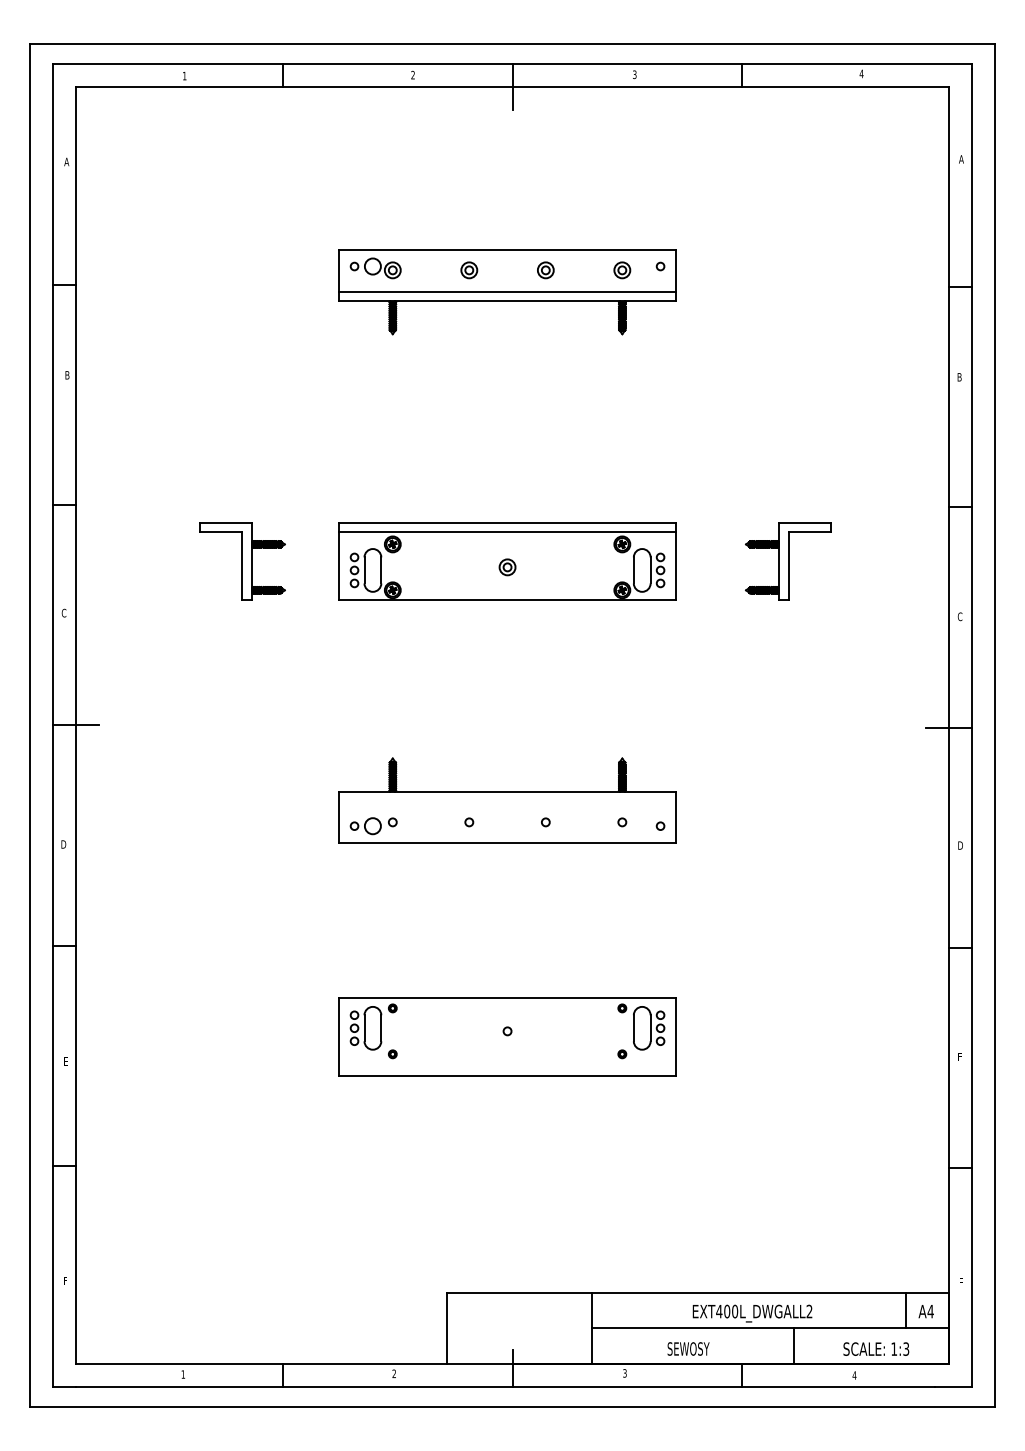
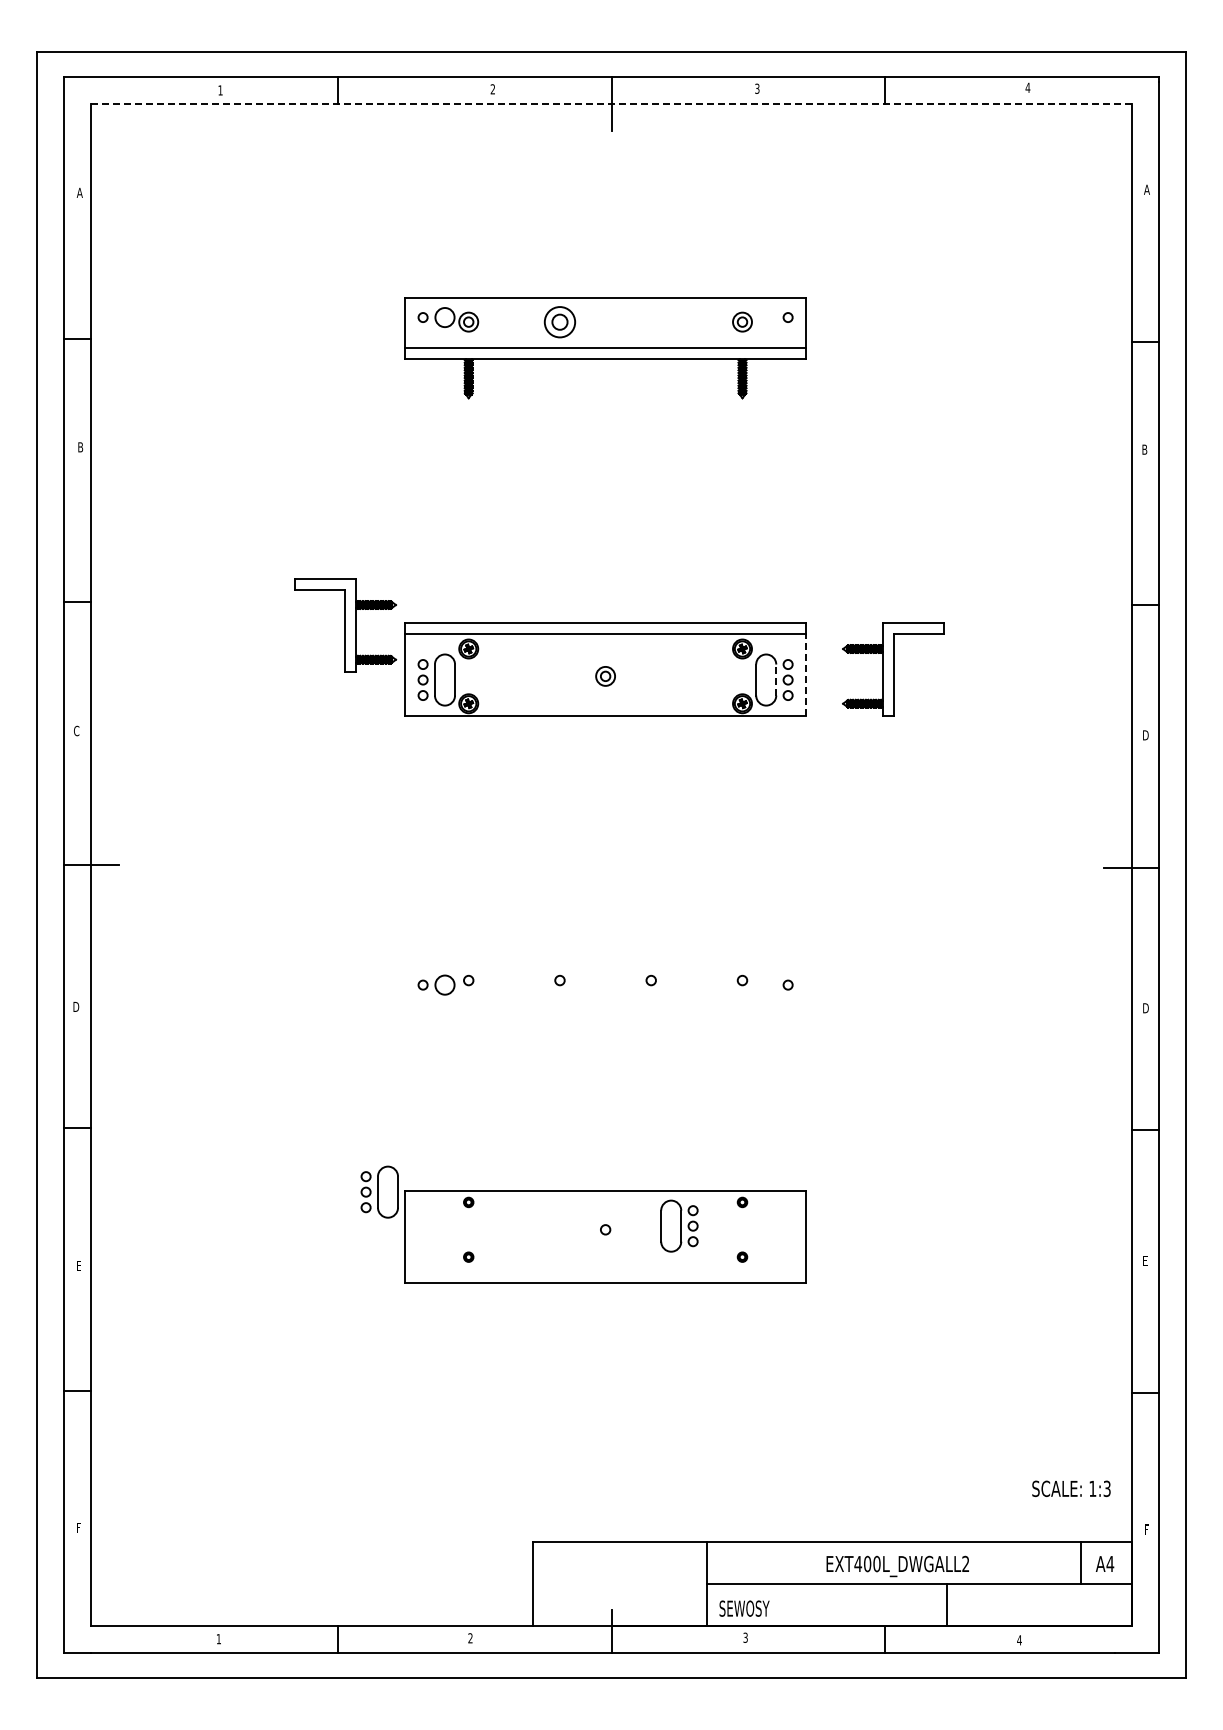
line: (513, 87) -> (612, 103), solid -> dashed
part: (468, 269) -> (559, 321), size x1.6
part: (545, 269) -> (650, 321), removed
part: (242, 561) -> (345, 625), moved
part: (788, 561) -> (893, 669), moved
line: (675, 566) -> (806, 675), solid -> dashed
line: (650, 570) -> (776, 680), solid -> dashed
text: (960, 616) -> (1145, 735), C -> D
part: (507, 800) -> (605, 954), removed
part: (365, 1027) -> (379, 1191), moved
part: (649, 1027) -> (679, 1225), moved
text: (688, 1348) -> (744, 1608), moved
text: (876, 1348) -> (1071, 1488), moved

